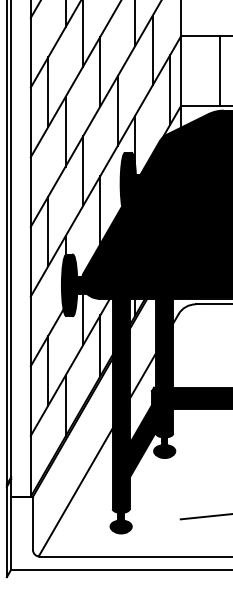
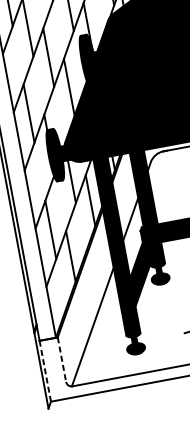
line: (33, 523) -> (62, 359), solid -> dashed
line: (11, 533) -> (45, 371), solid -> dashed

